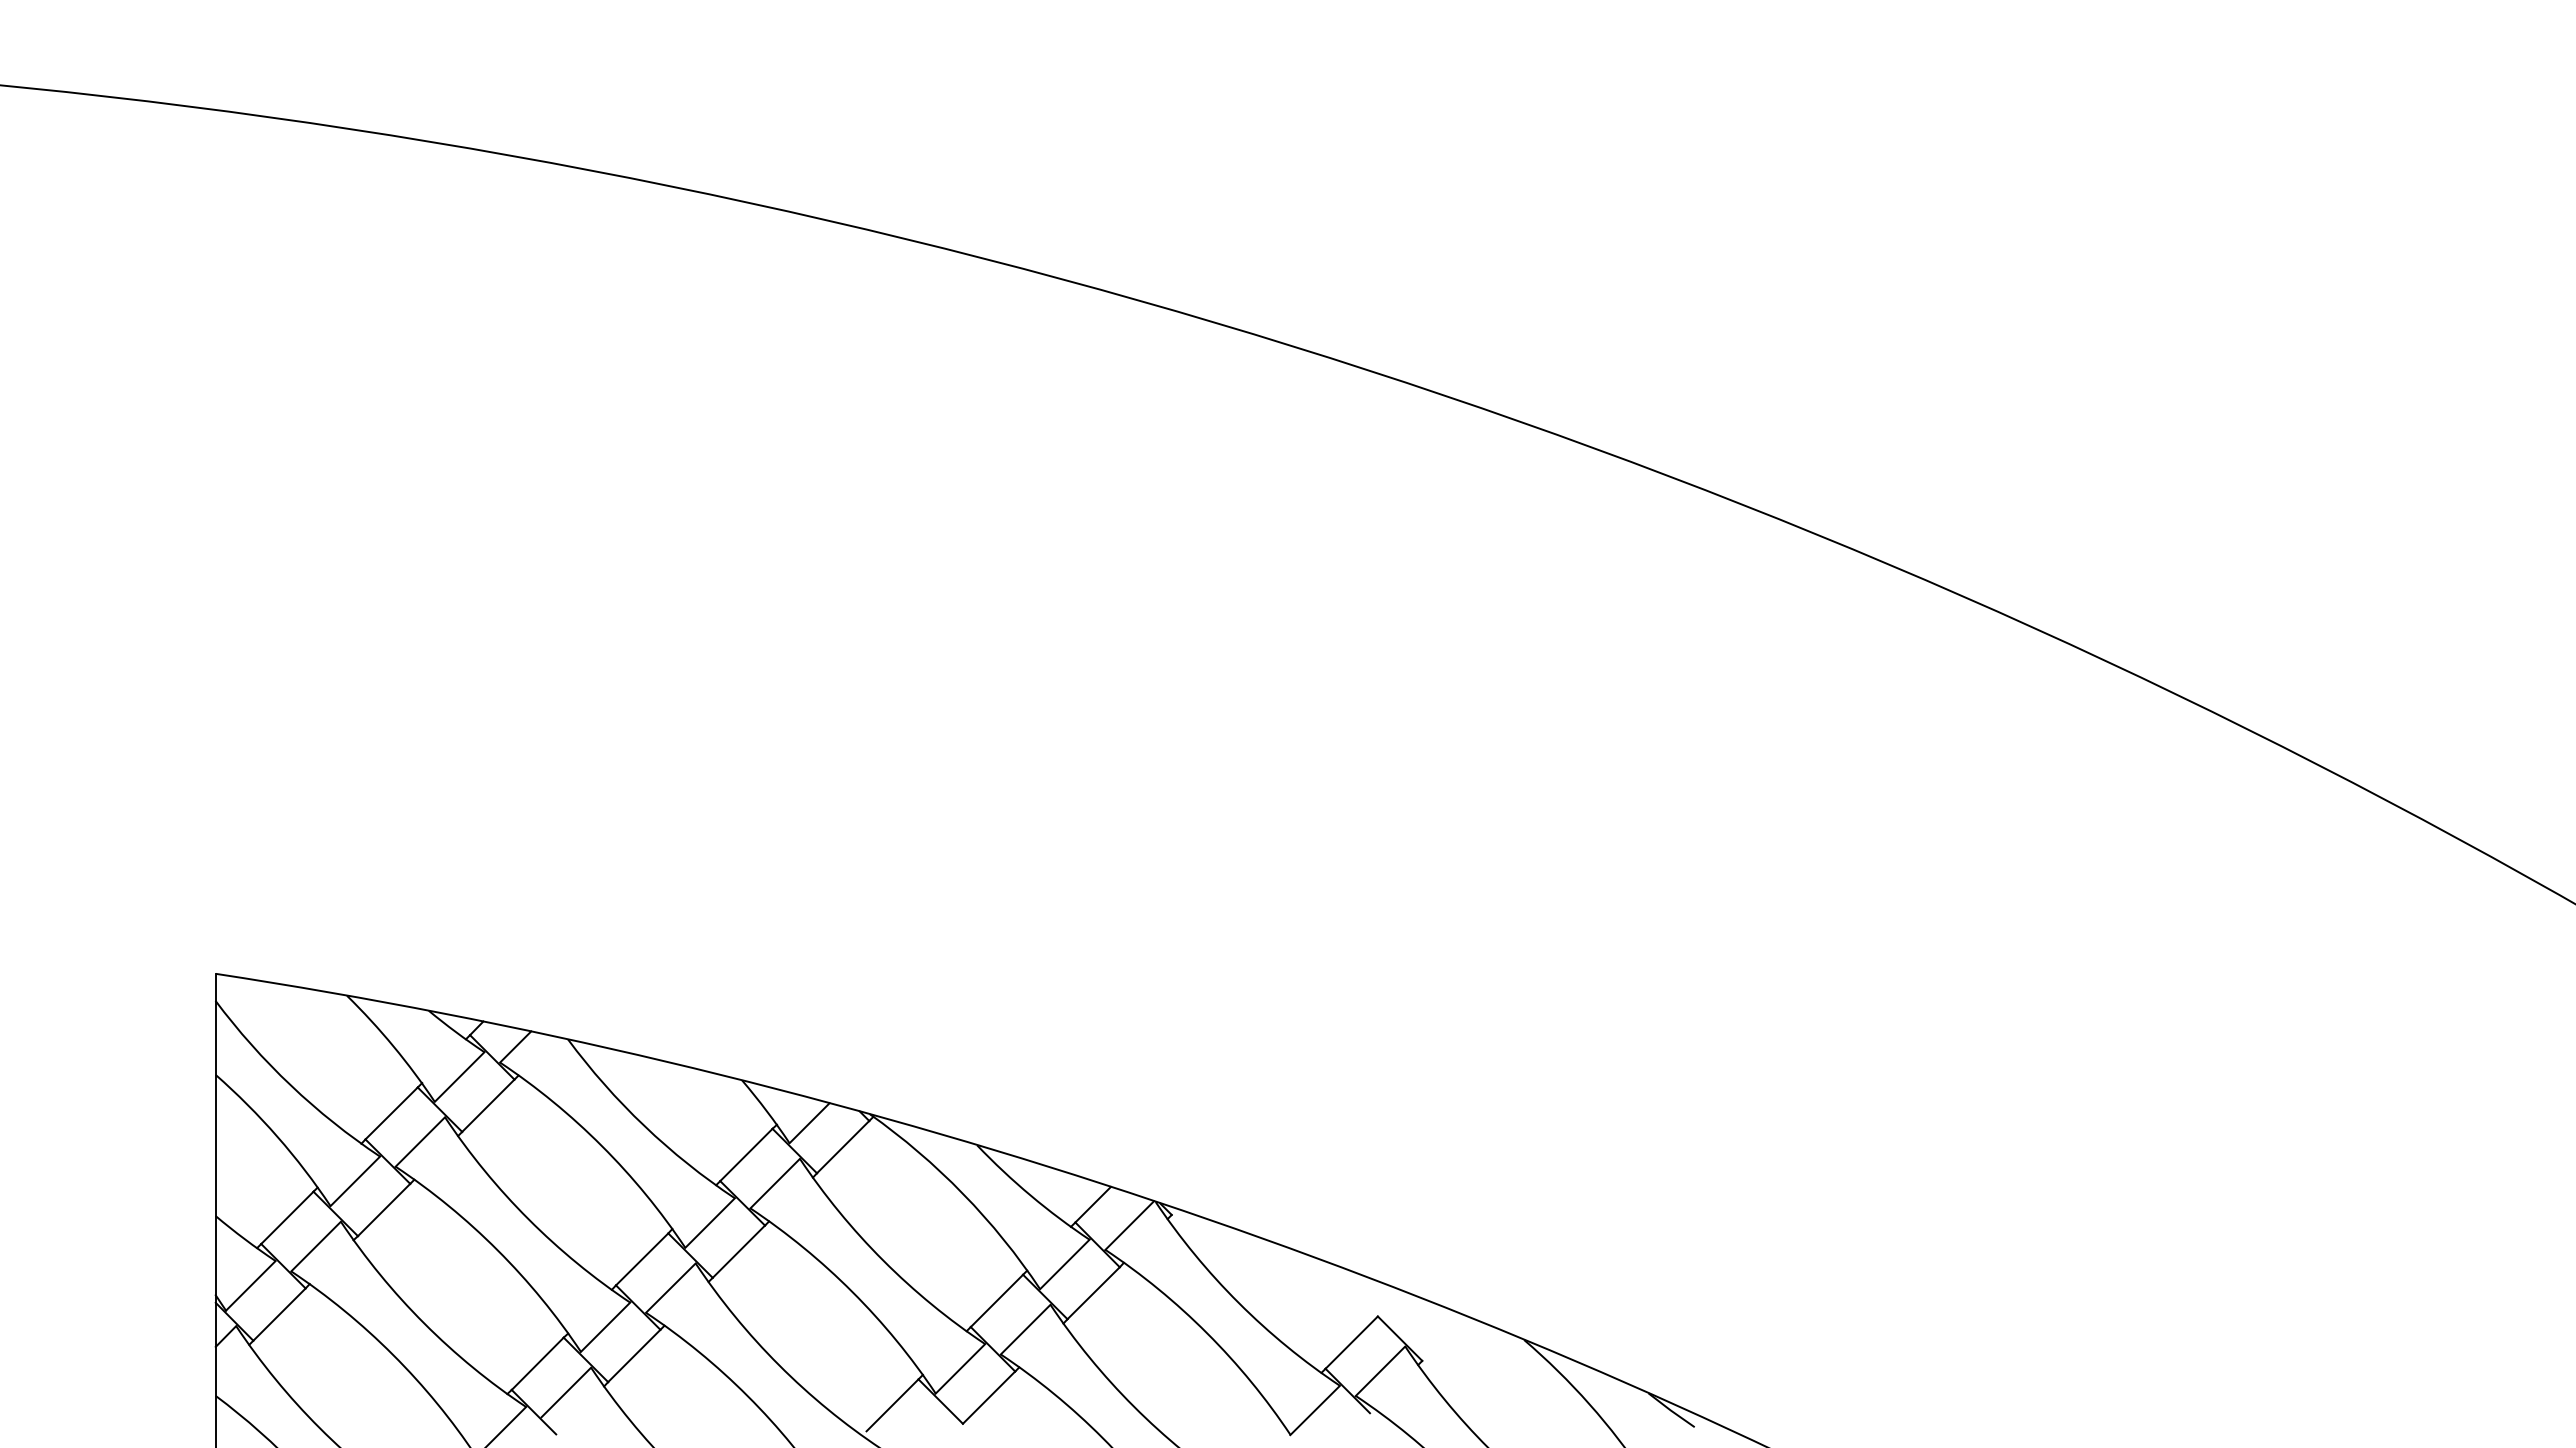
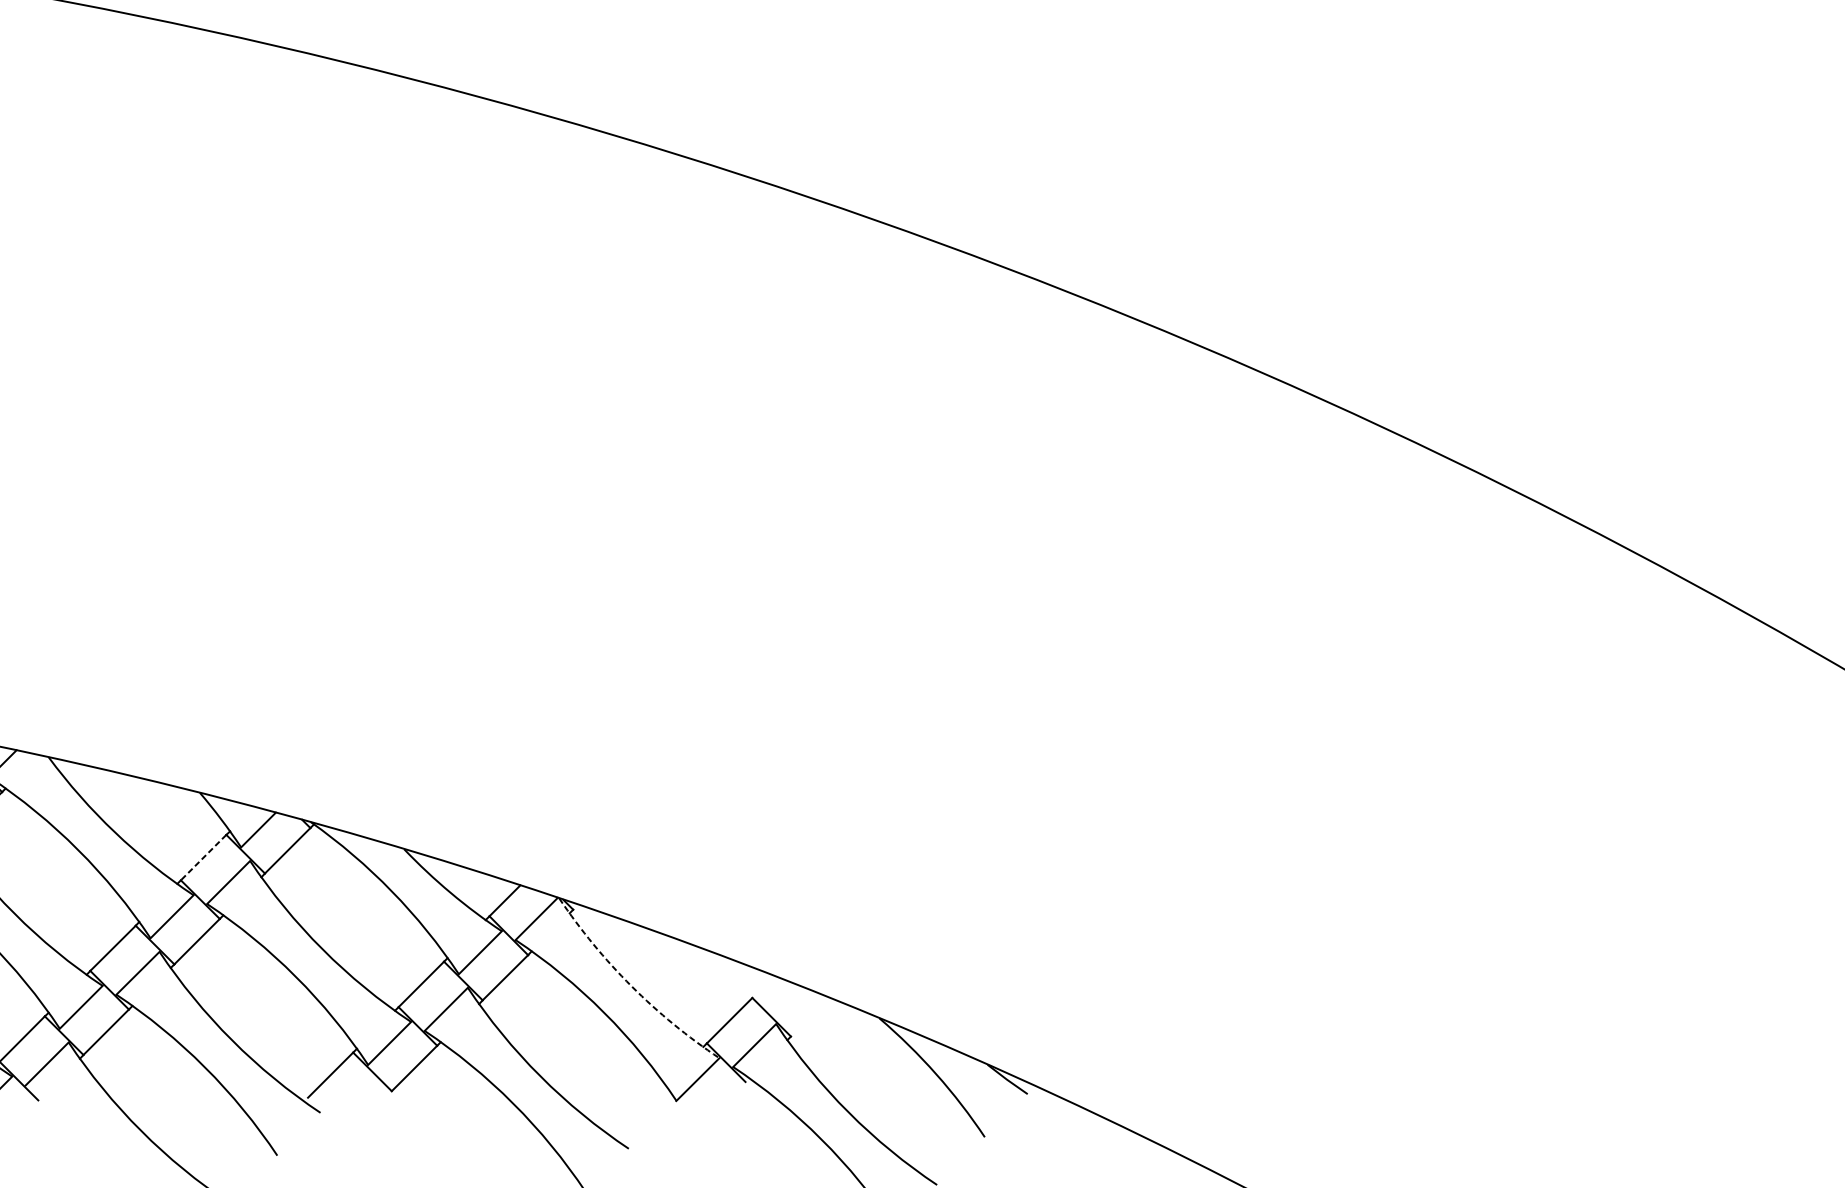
line: (746, 1154) -> (203, 857), solid -> dashed
arc: (1238, 1302) -> (631, 985), solid -> dashed

